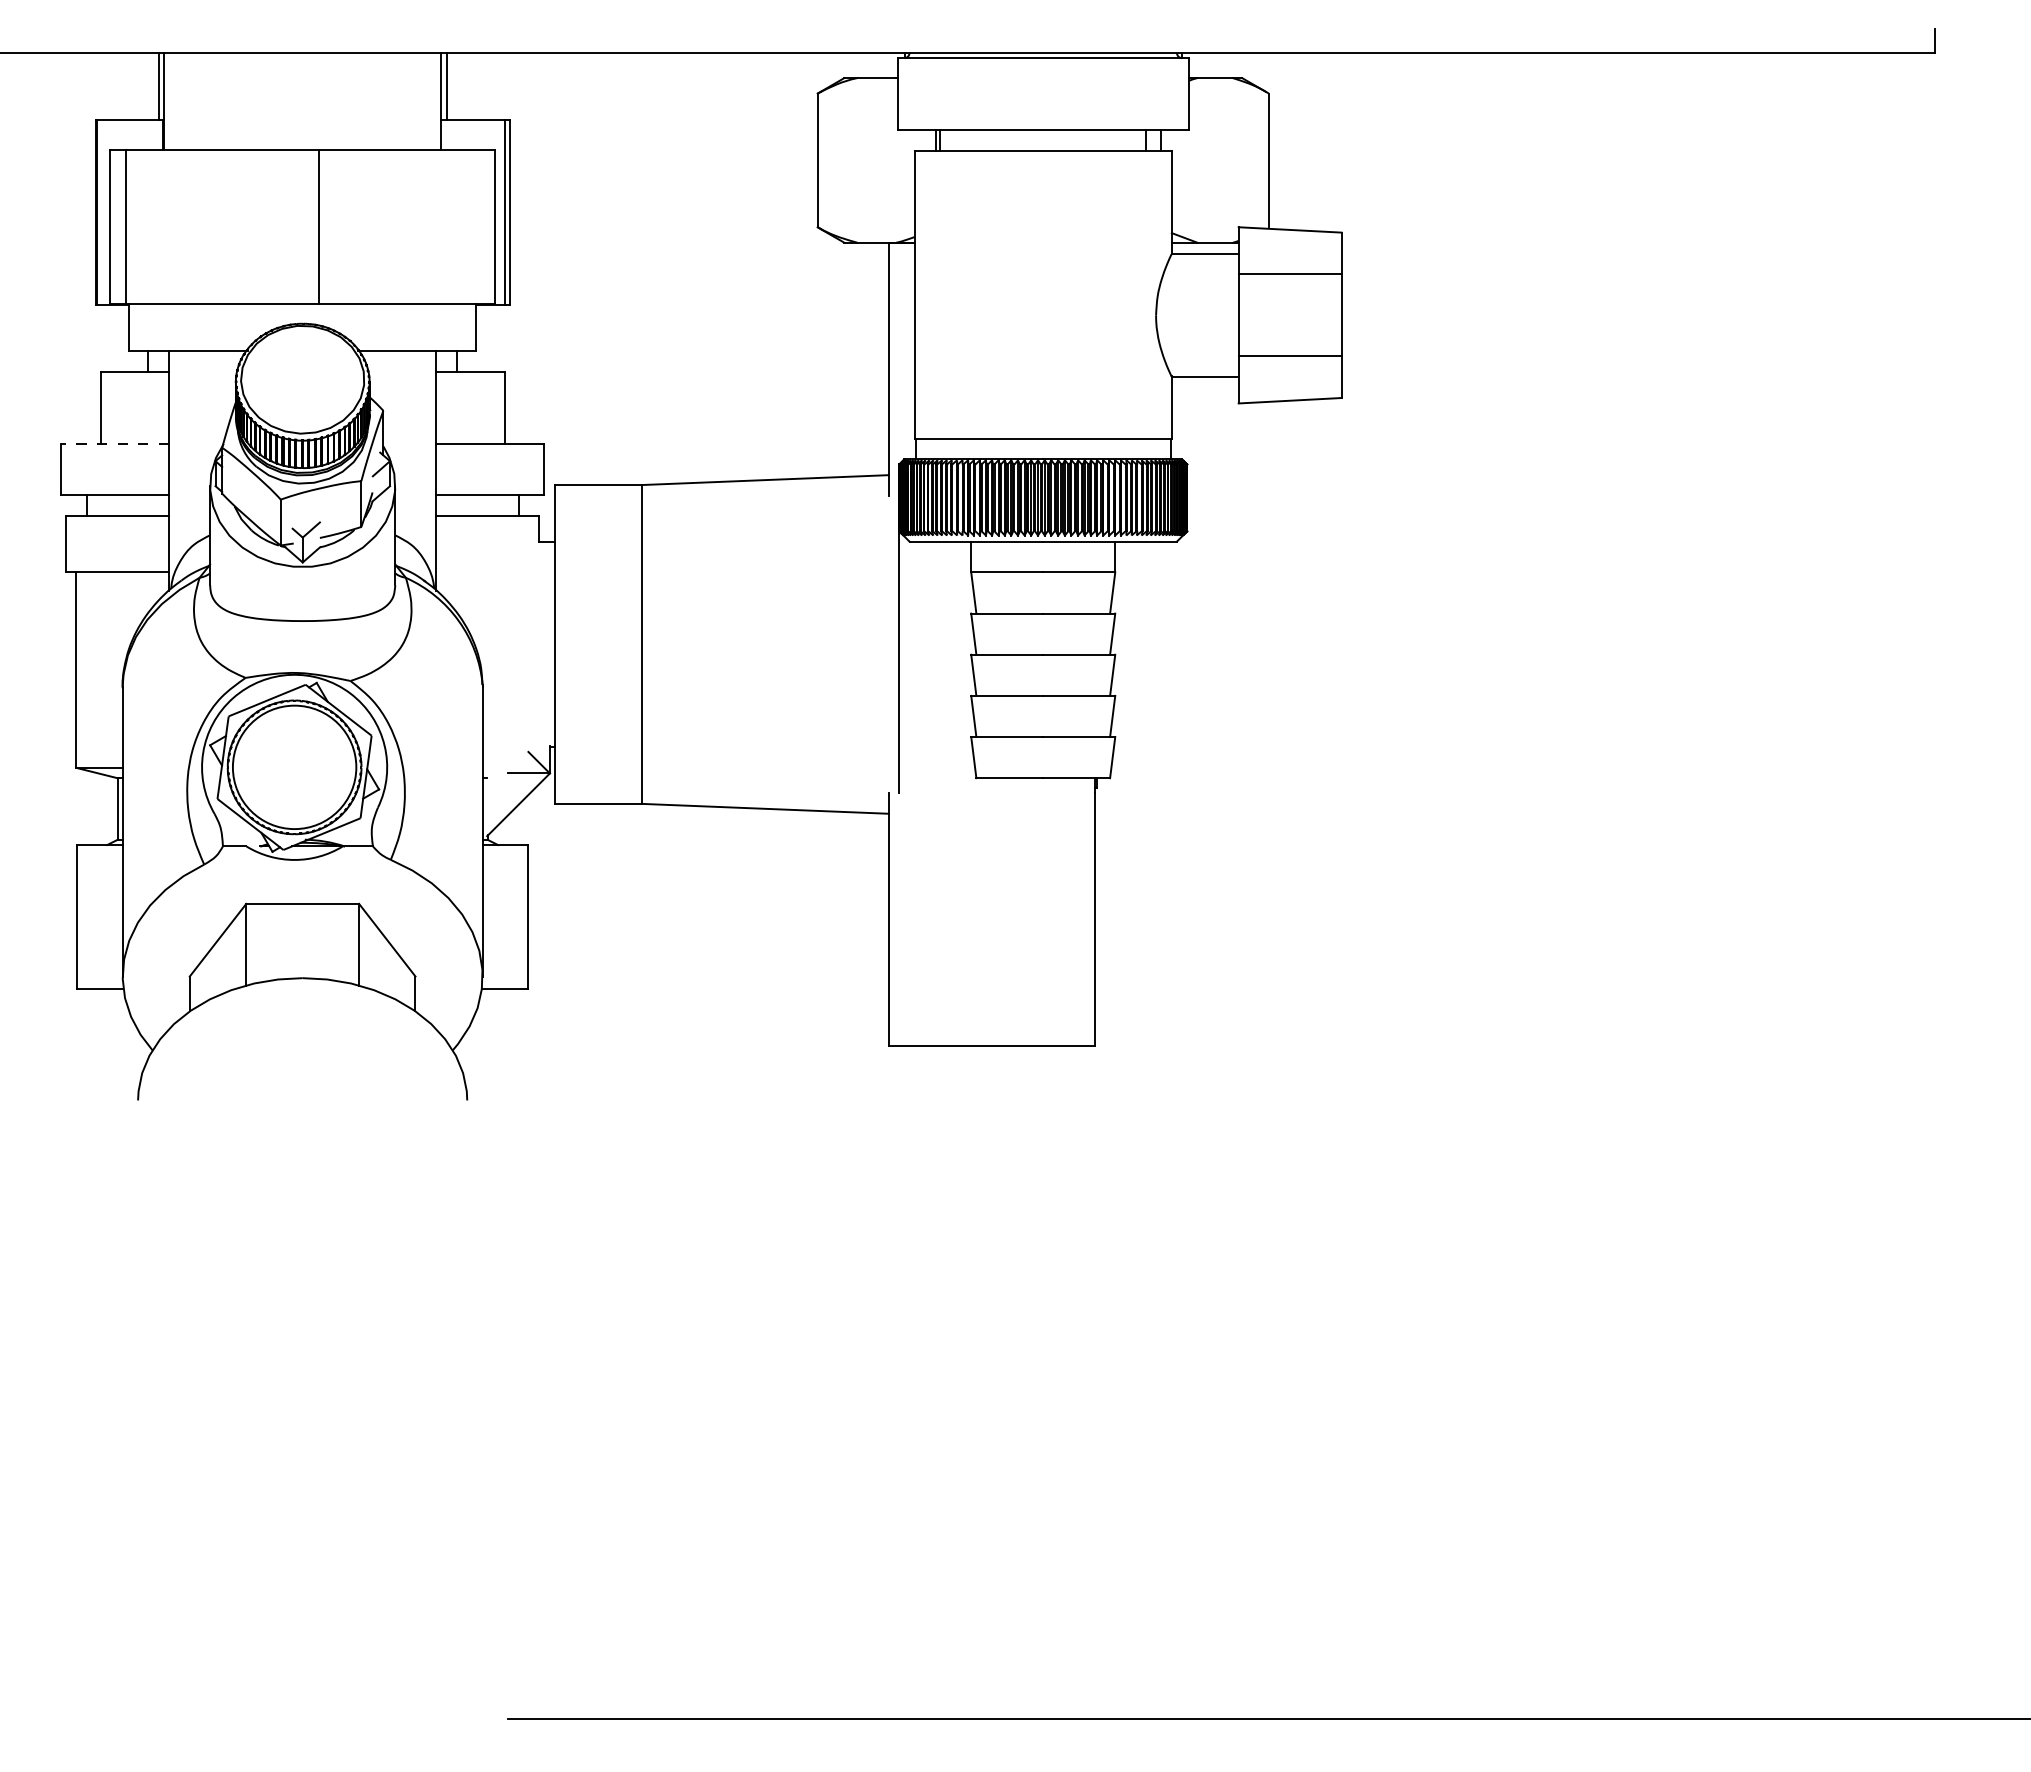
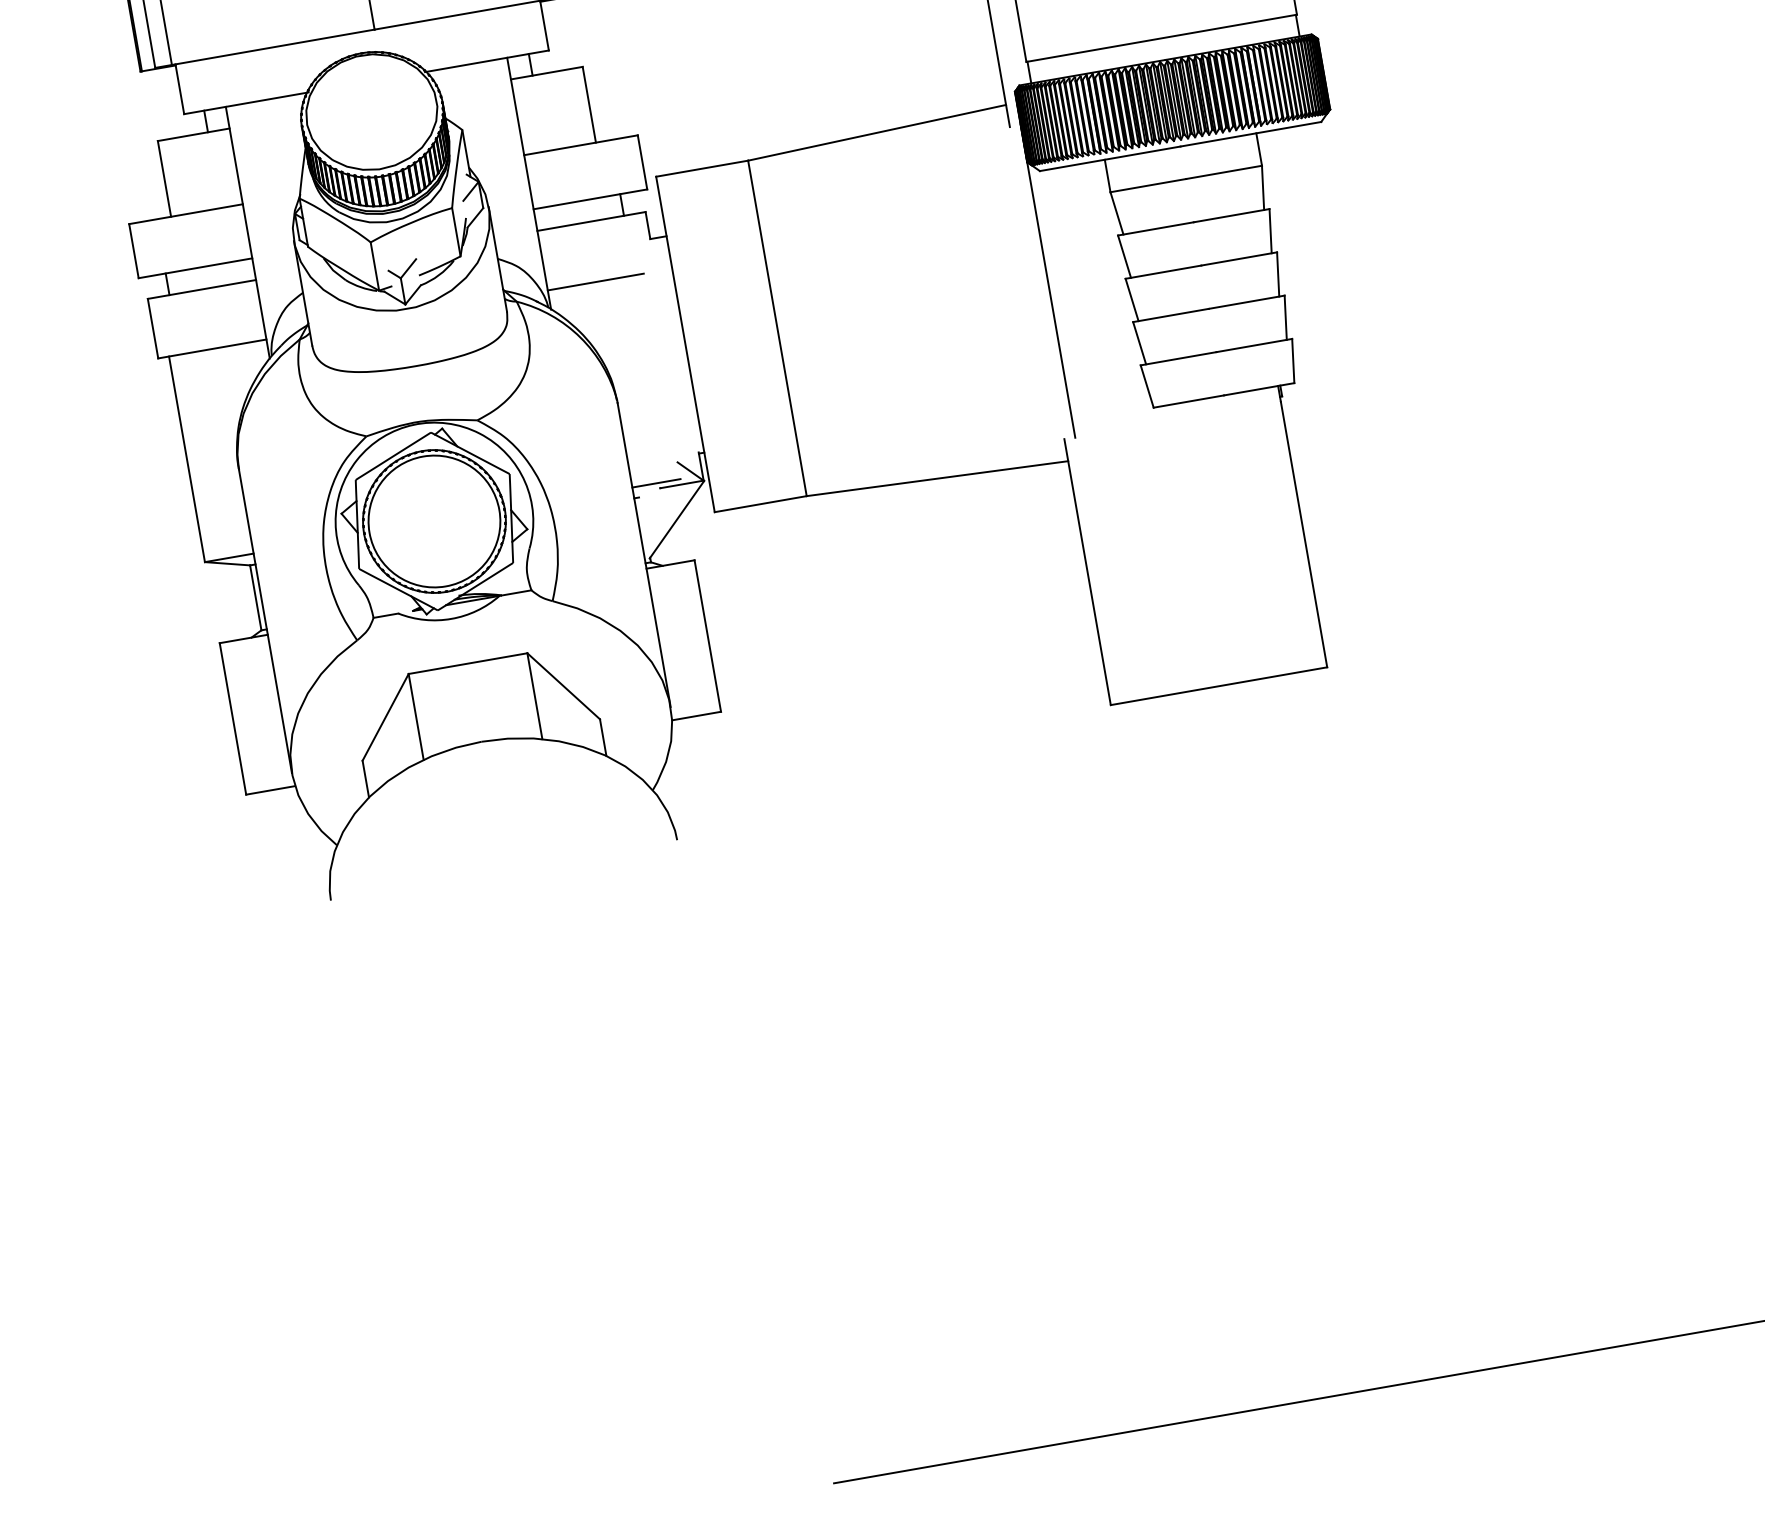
line: (114, 443) -> (185, 213), dashed -> solid
line: (481, 572) -> (595, 282), added
line: (505, 767) -> (656, 482), added

